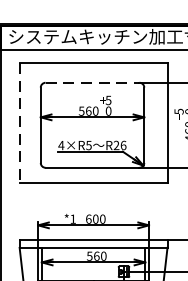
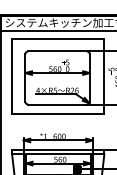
line: (94, 82) -> (58, 51), dashed -> solid
line: (20, 122) -> (12, 76), dashed -> solid

